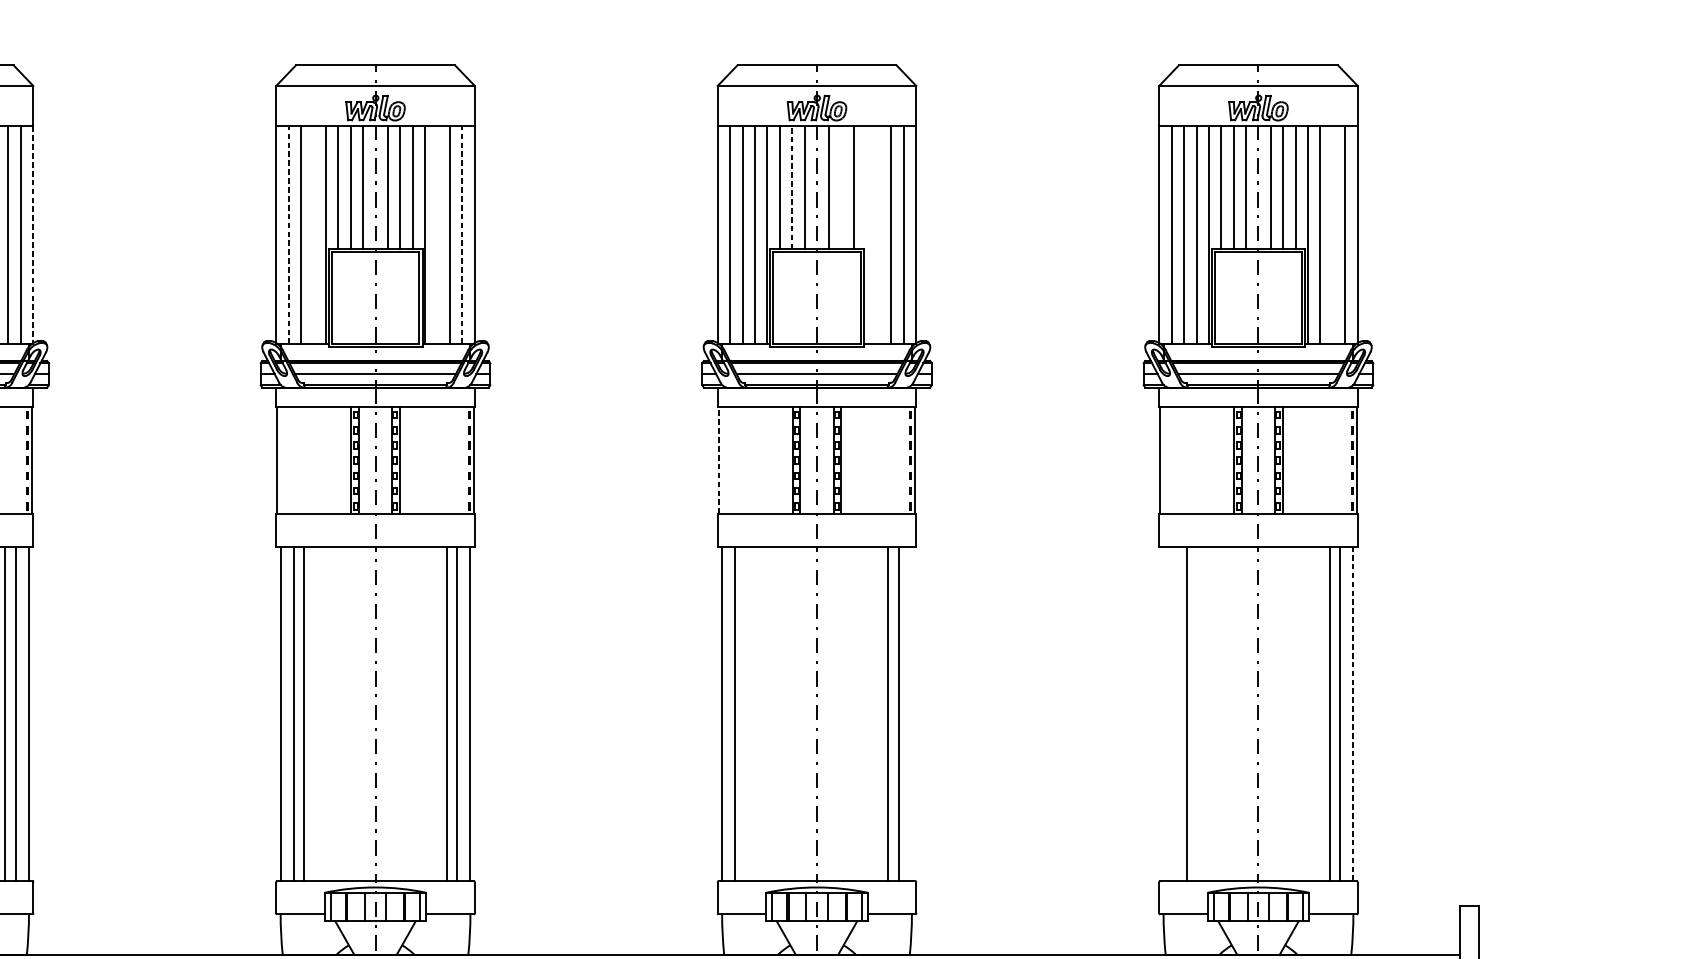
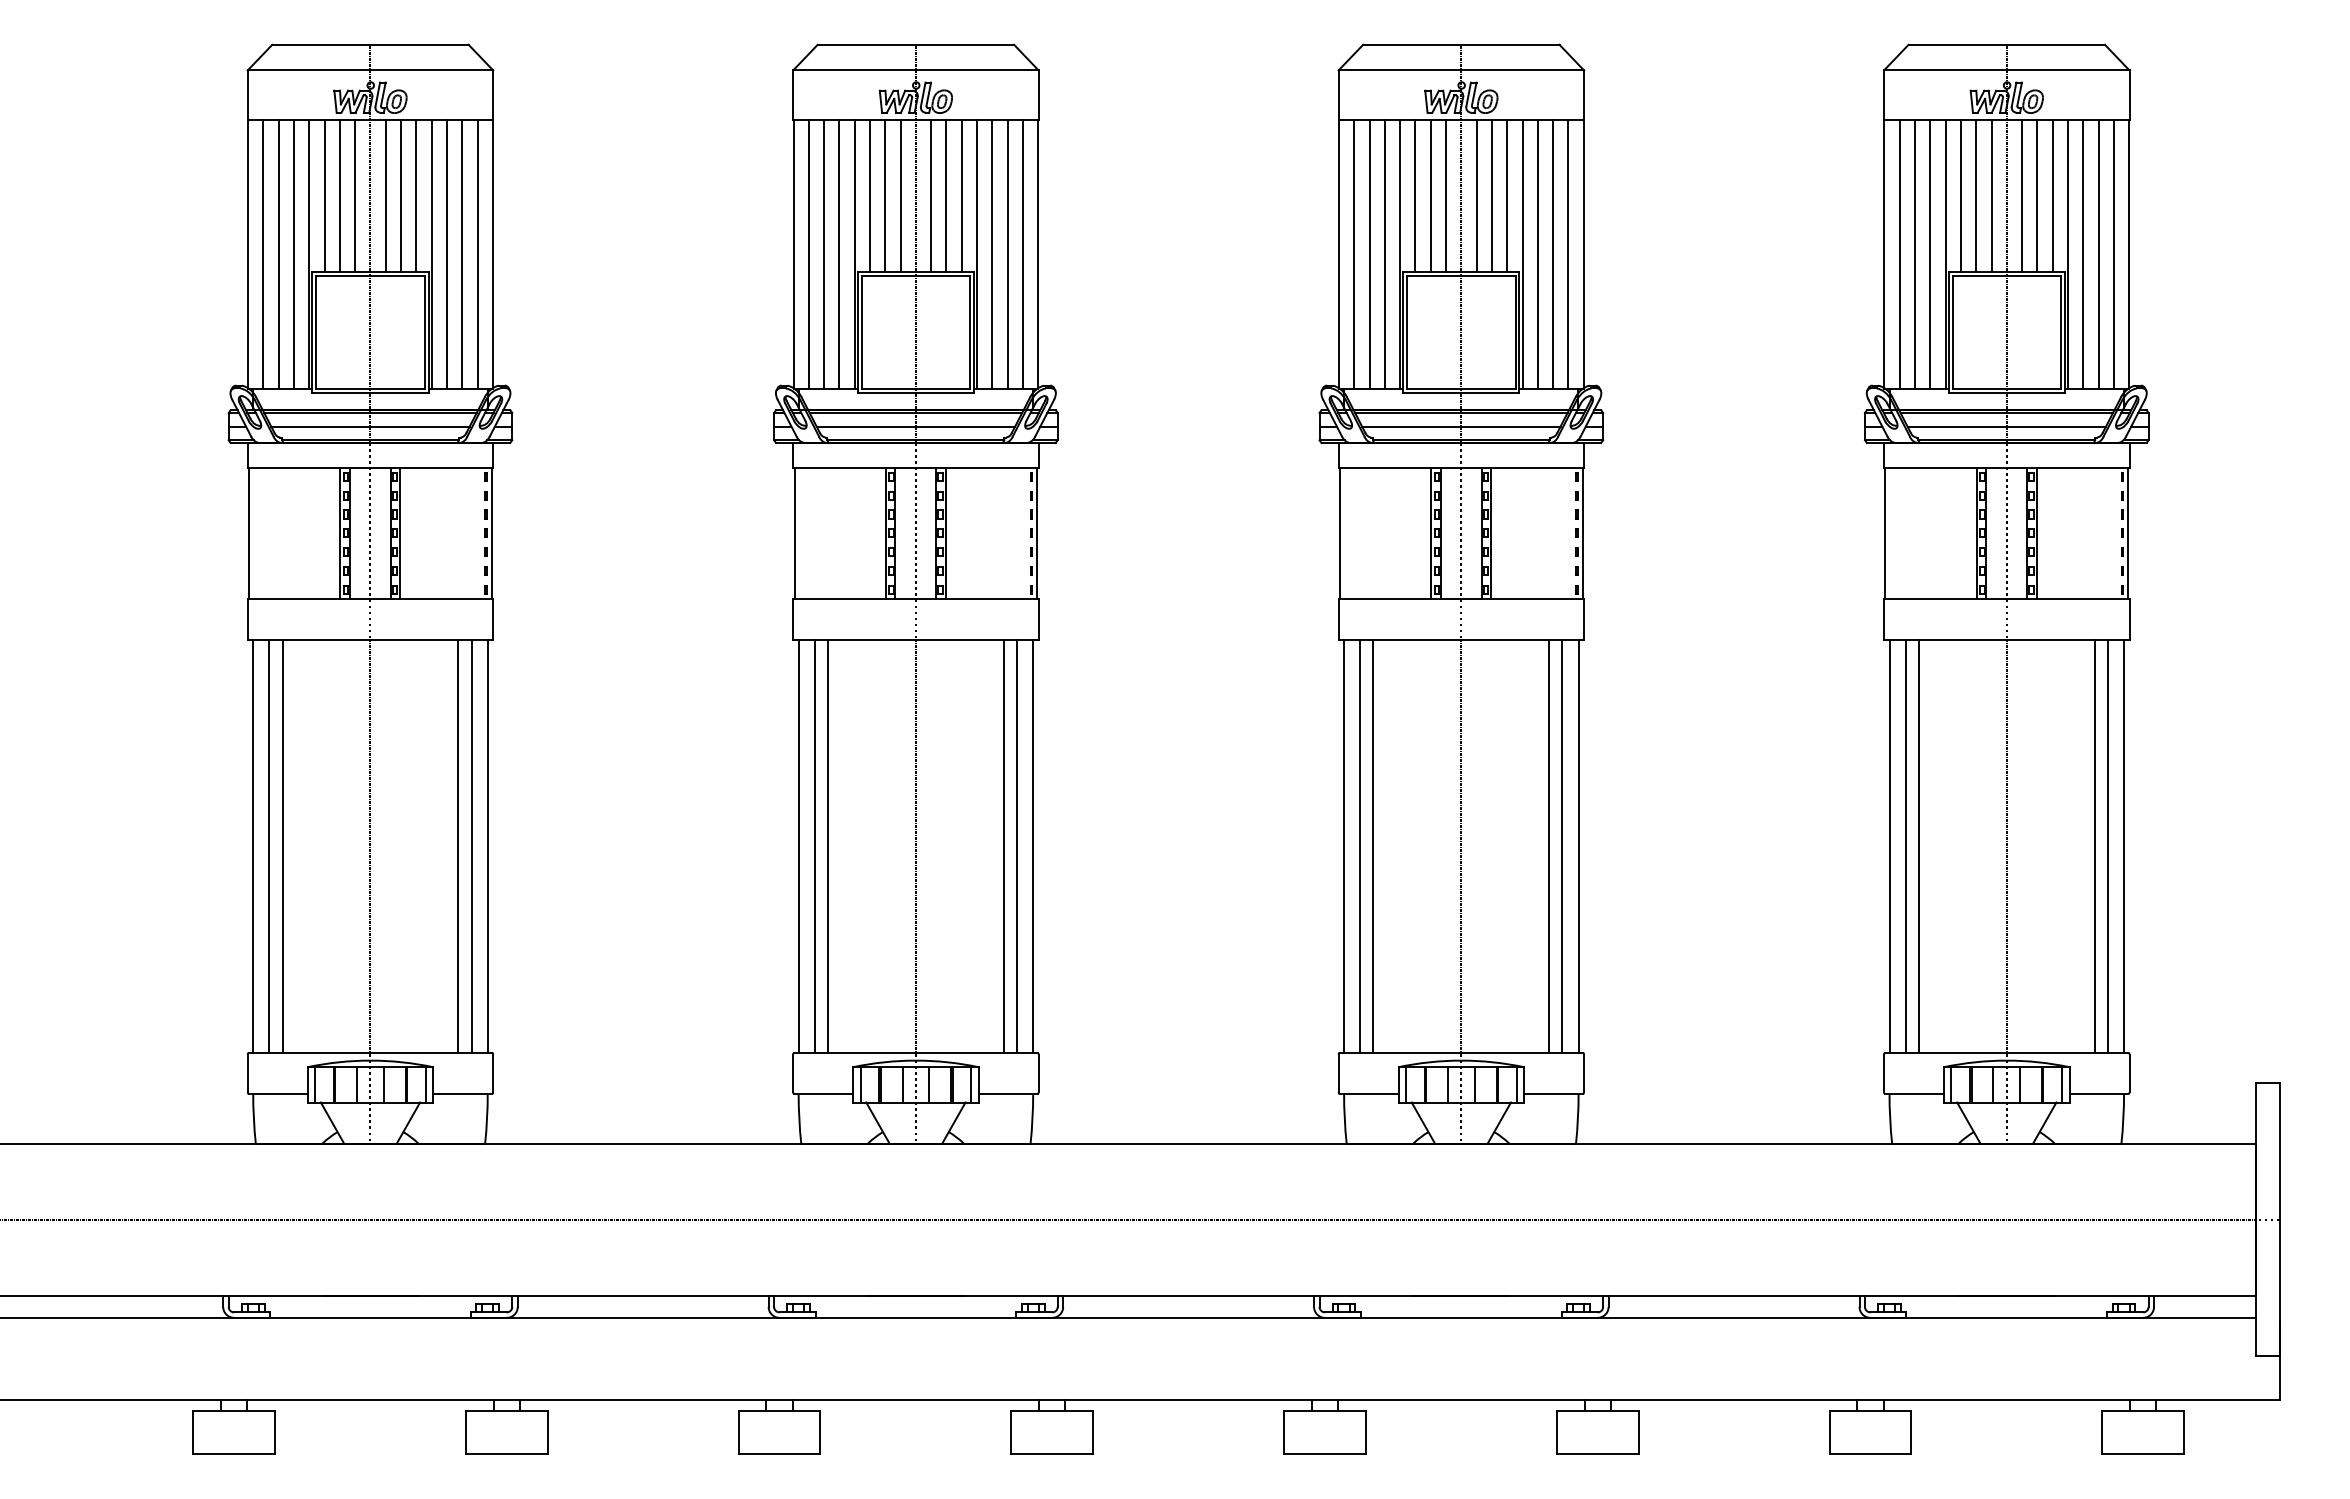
line: (792, 188) -> (1430, 196), dashed -> solid
line: (841, 188) -> (1491, 196), added
line: (32, 234) -> (492, 254), dashed -> solid
line: (288, 234) -> (808, 254), dashed -> solid
line: (313, 234) -> (839, 254), added
line: (437, 234) -> (992, 254), added
line: (461, 234) -> (1022, 254), dashed -> solid
line: (866, 234) -> (1522, 254), added
line: (878, 234) -> (1537, 254), added
line: (1332, 234) -> (2098, 254), added
line: (719, 460) -> (1340, 533), dashed -> solid
line: (1353, 713) -> (2124, 845), dashed -> solid
line: (745, 714) -> (1373, 846), added
line: (911, 714) -> (1578, 846), added
line: (1163, 714) -> (1889, 846), added
line: (1176, 714) -> (1905, 846), added

